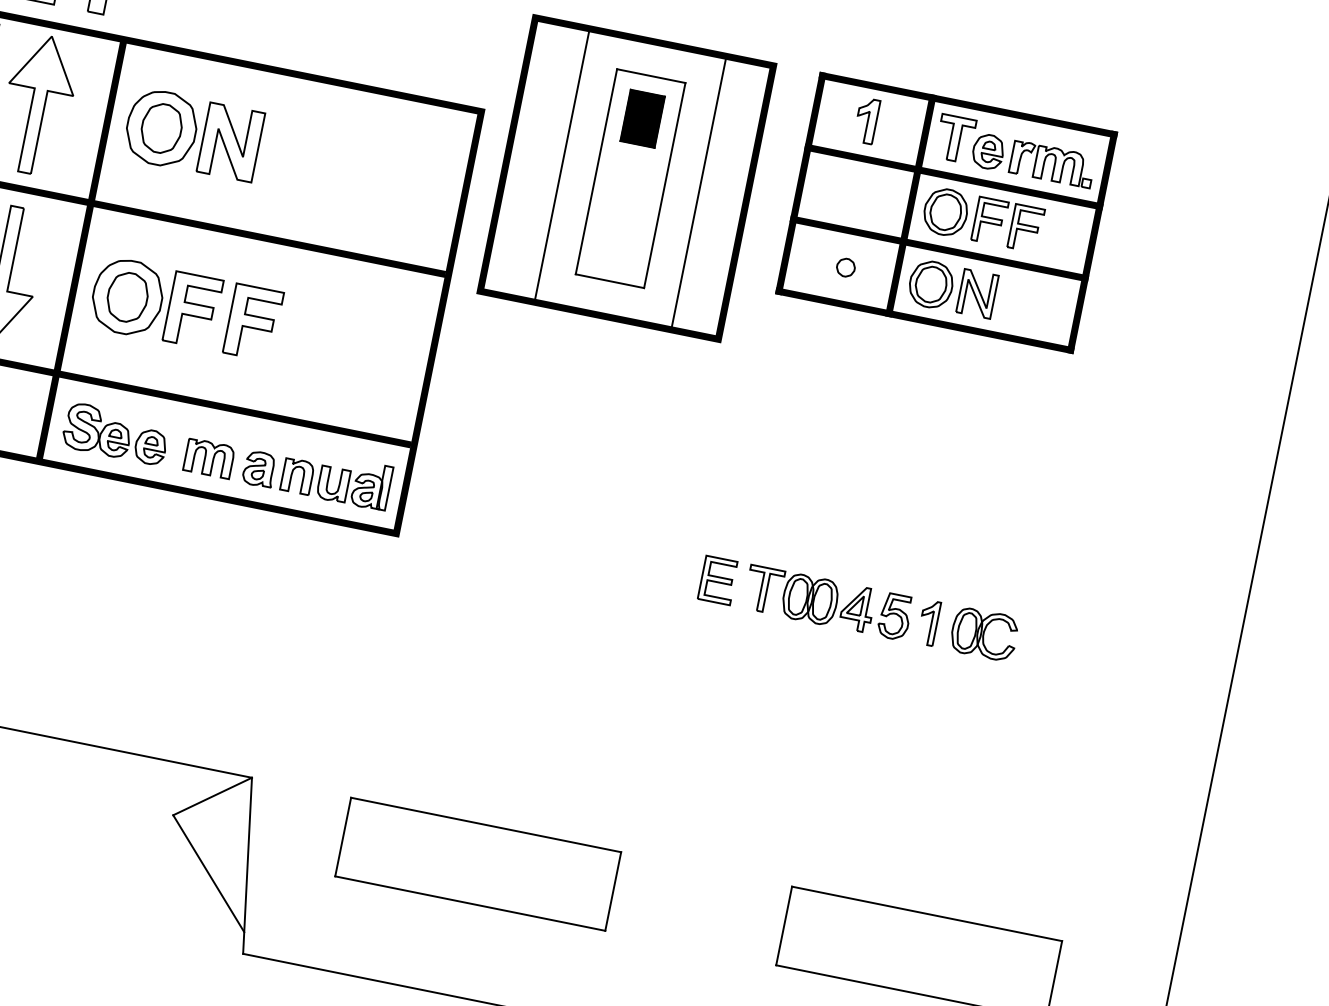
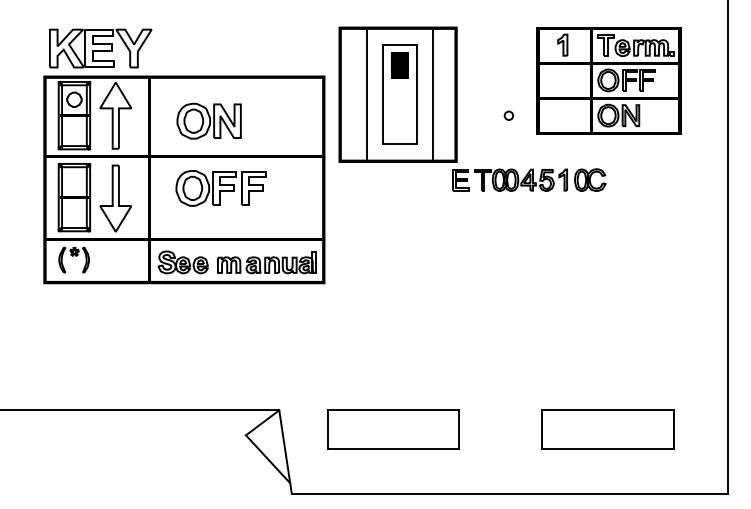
part: (192, 133) -> (208, 120), moved
part: (945, 212) -> (608, 80), moved
part: (184, 309) -> (220, 188), moved
part: (859, 607) -> (529, 179), moved

